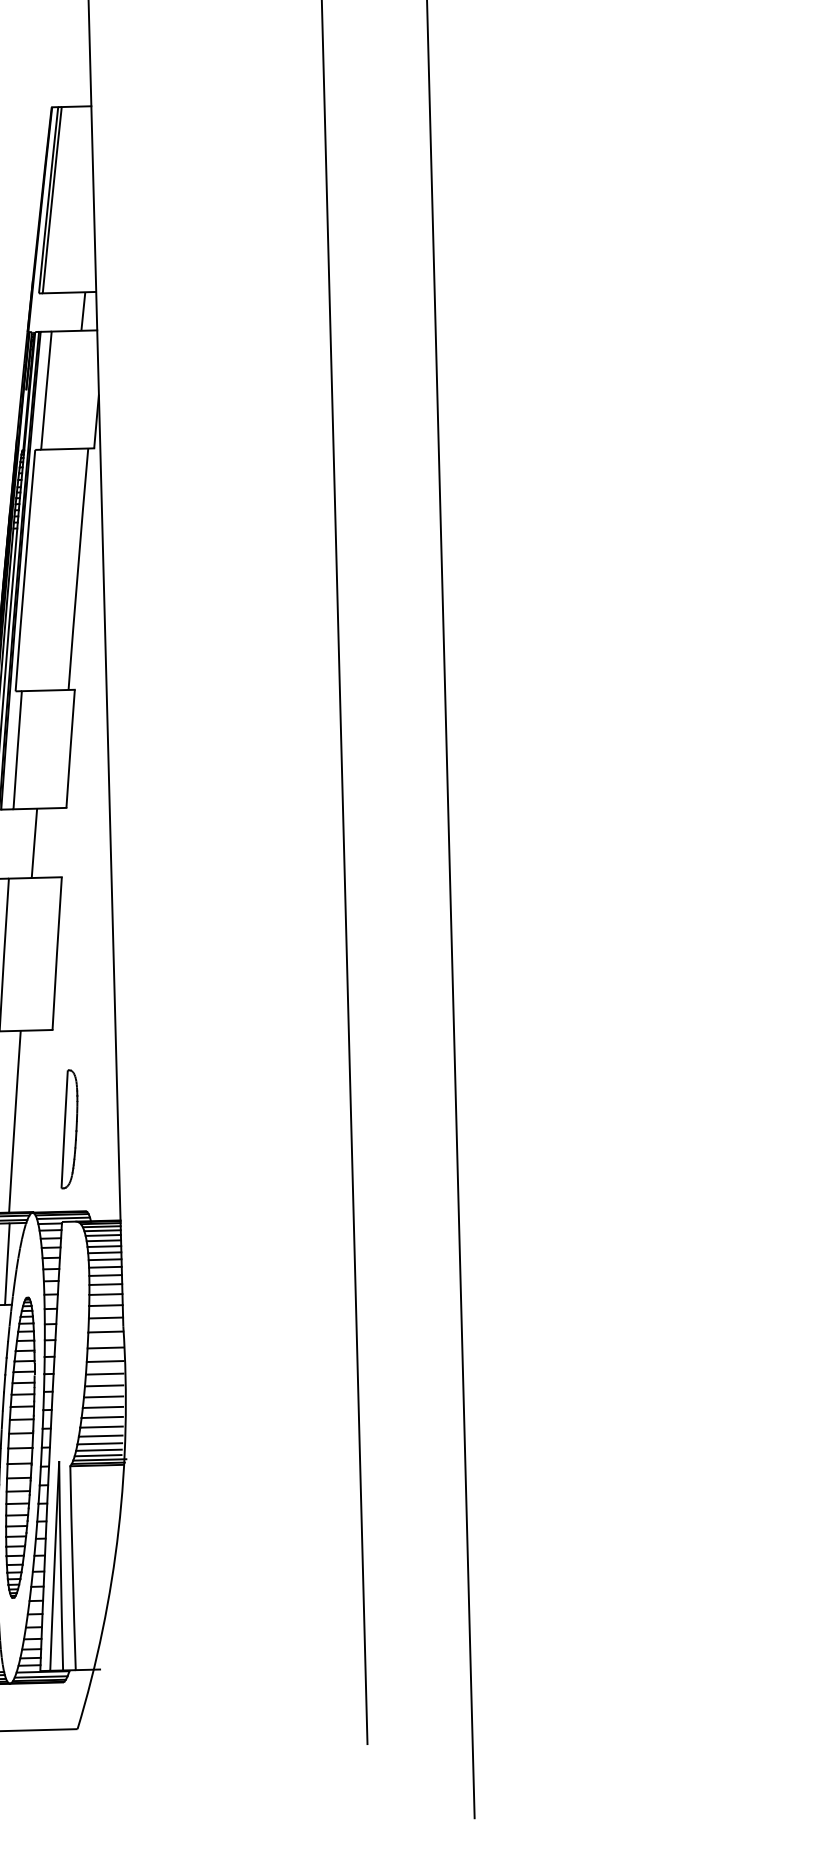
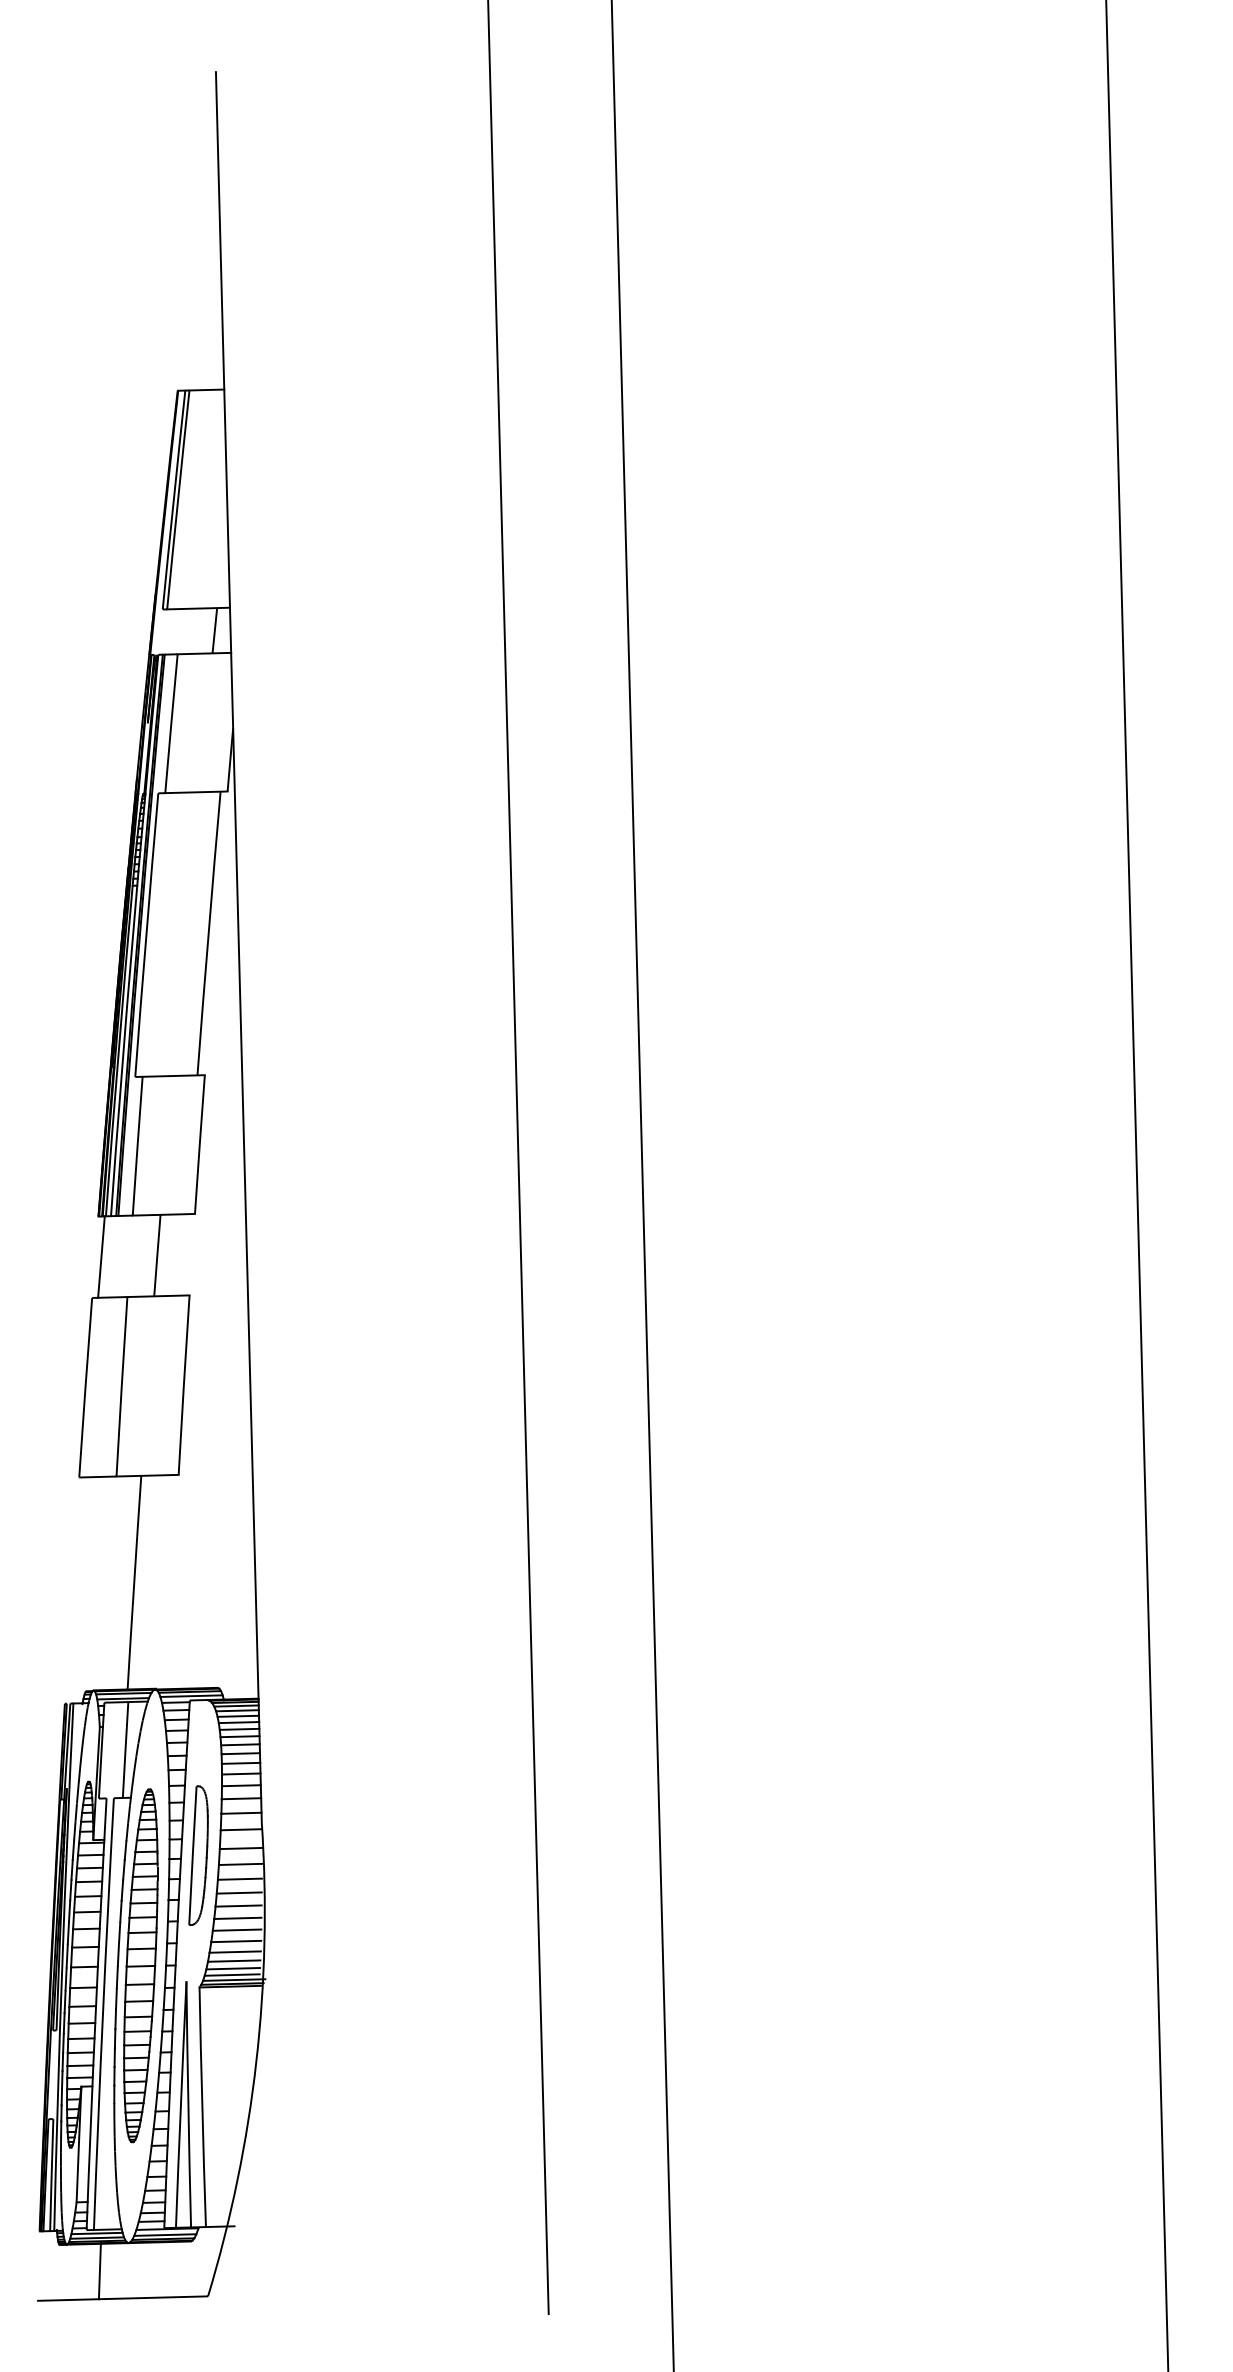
part: (69, 1129) -> (198, 1855), moved

